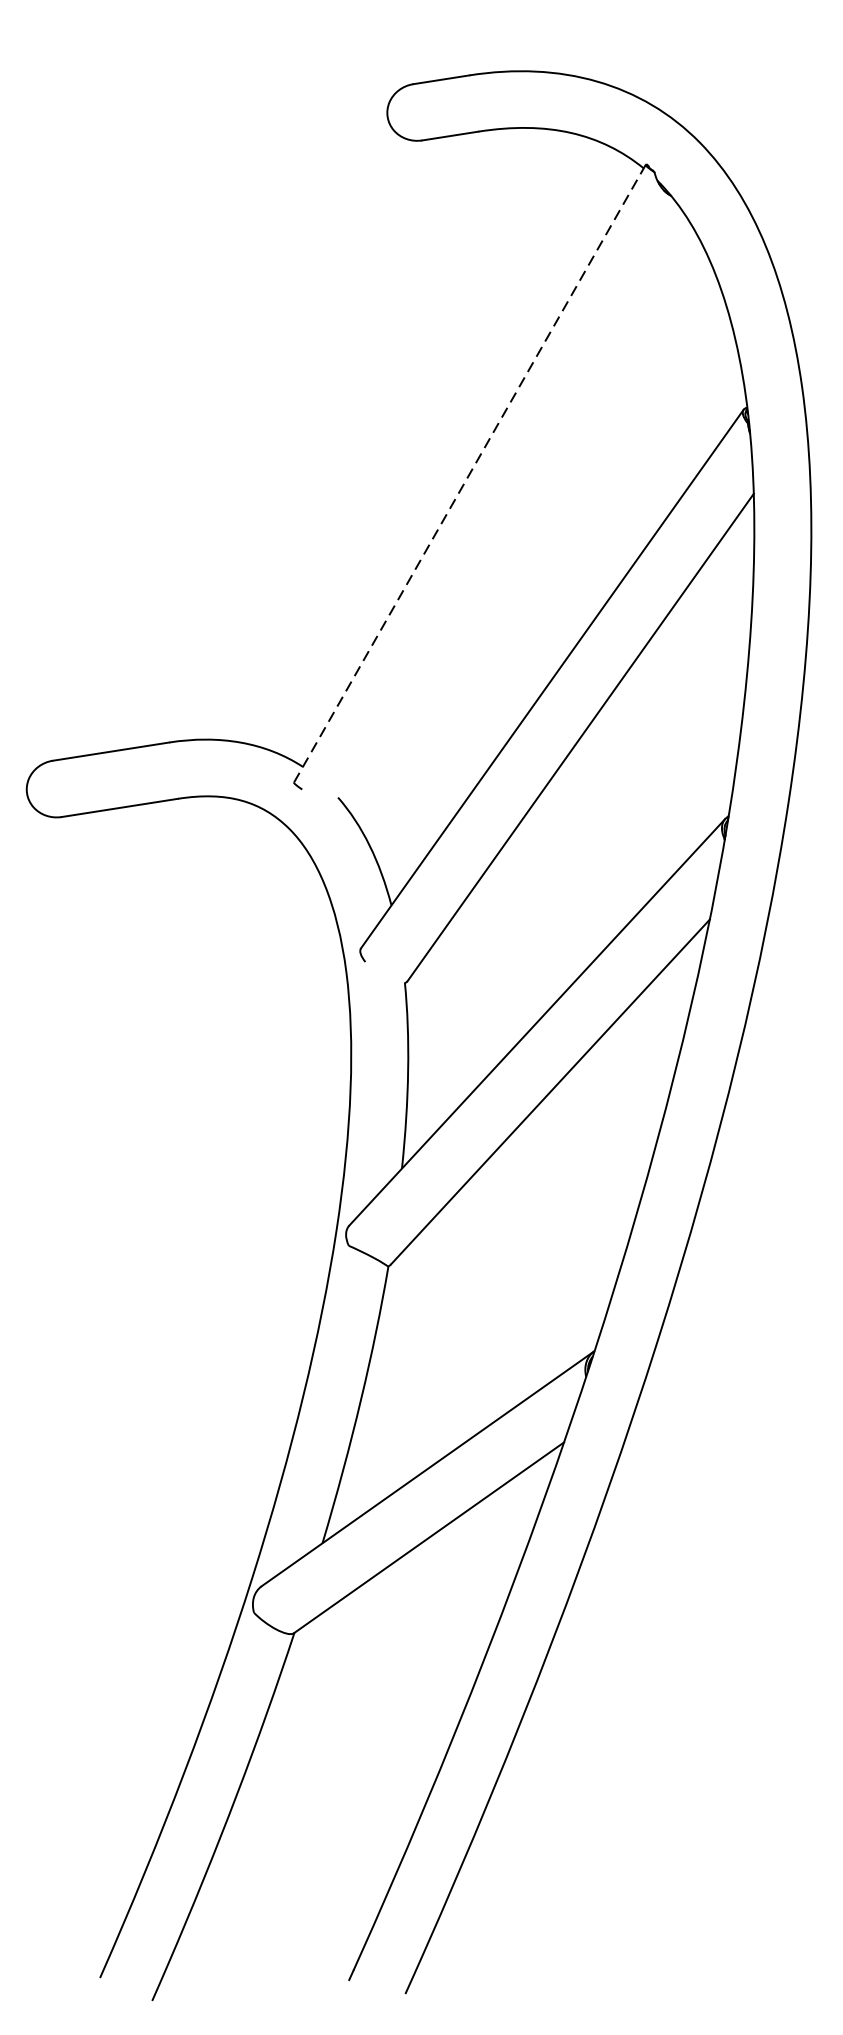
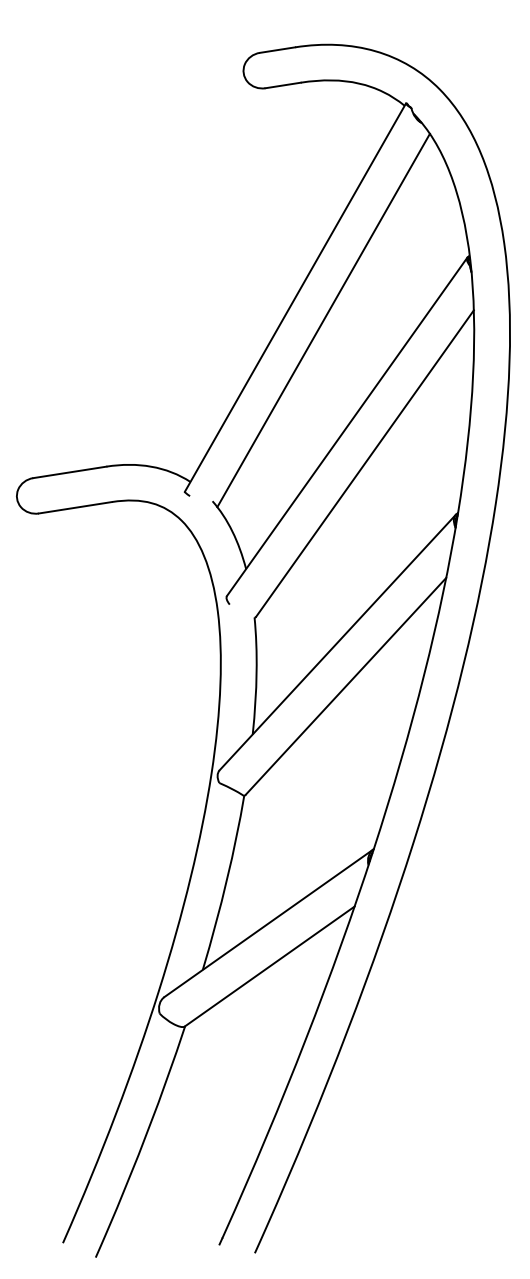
line: (470, 473) -> (295, 297), dashed -> solid
line: (514, 509) -> (323, 320), added

